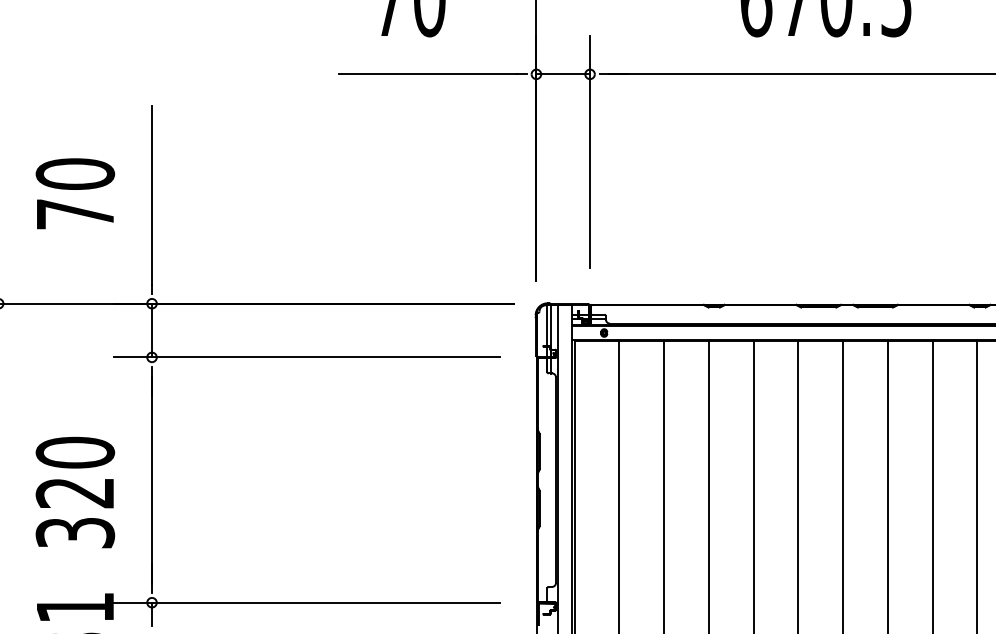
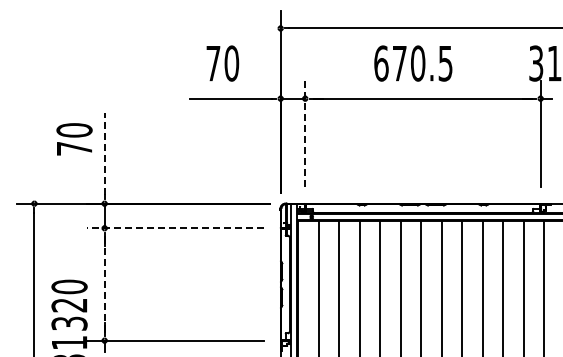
line: (590, 150) -> (305, 133), solid -> dashed
text: (75, 194) -> (74, 139), moved
line: (151, 196) -> (104, 154), solid -> dashed
line: (306, 357) -> (175, 228), solid -> dashed
line: (151, 480) -> (104, 284), solid -> dashed
text: (75, 491) -> (69, 304), moved

